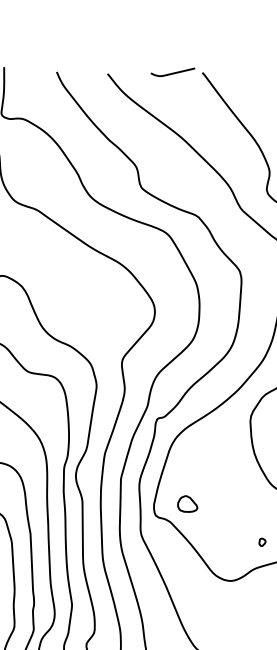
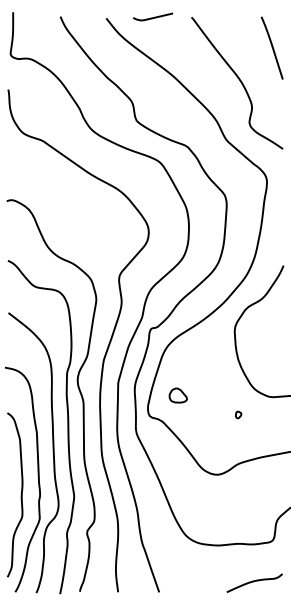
curve: (172, 72) -> (152, 17), moved
part: (186, 504) -> (177, 395), moved
part: (262, 541) -> (238, 414), moved

